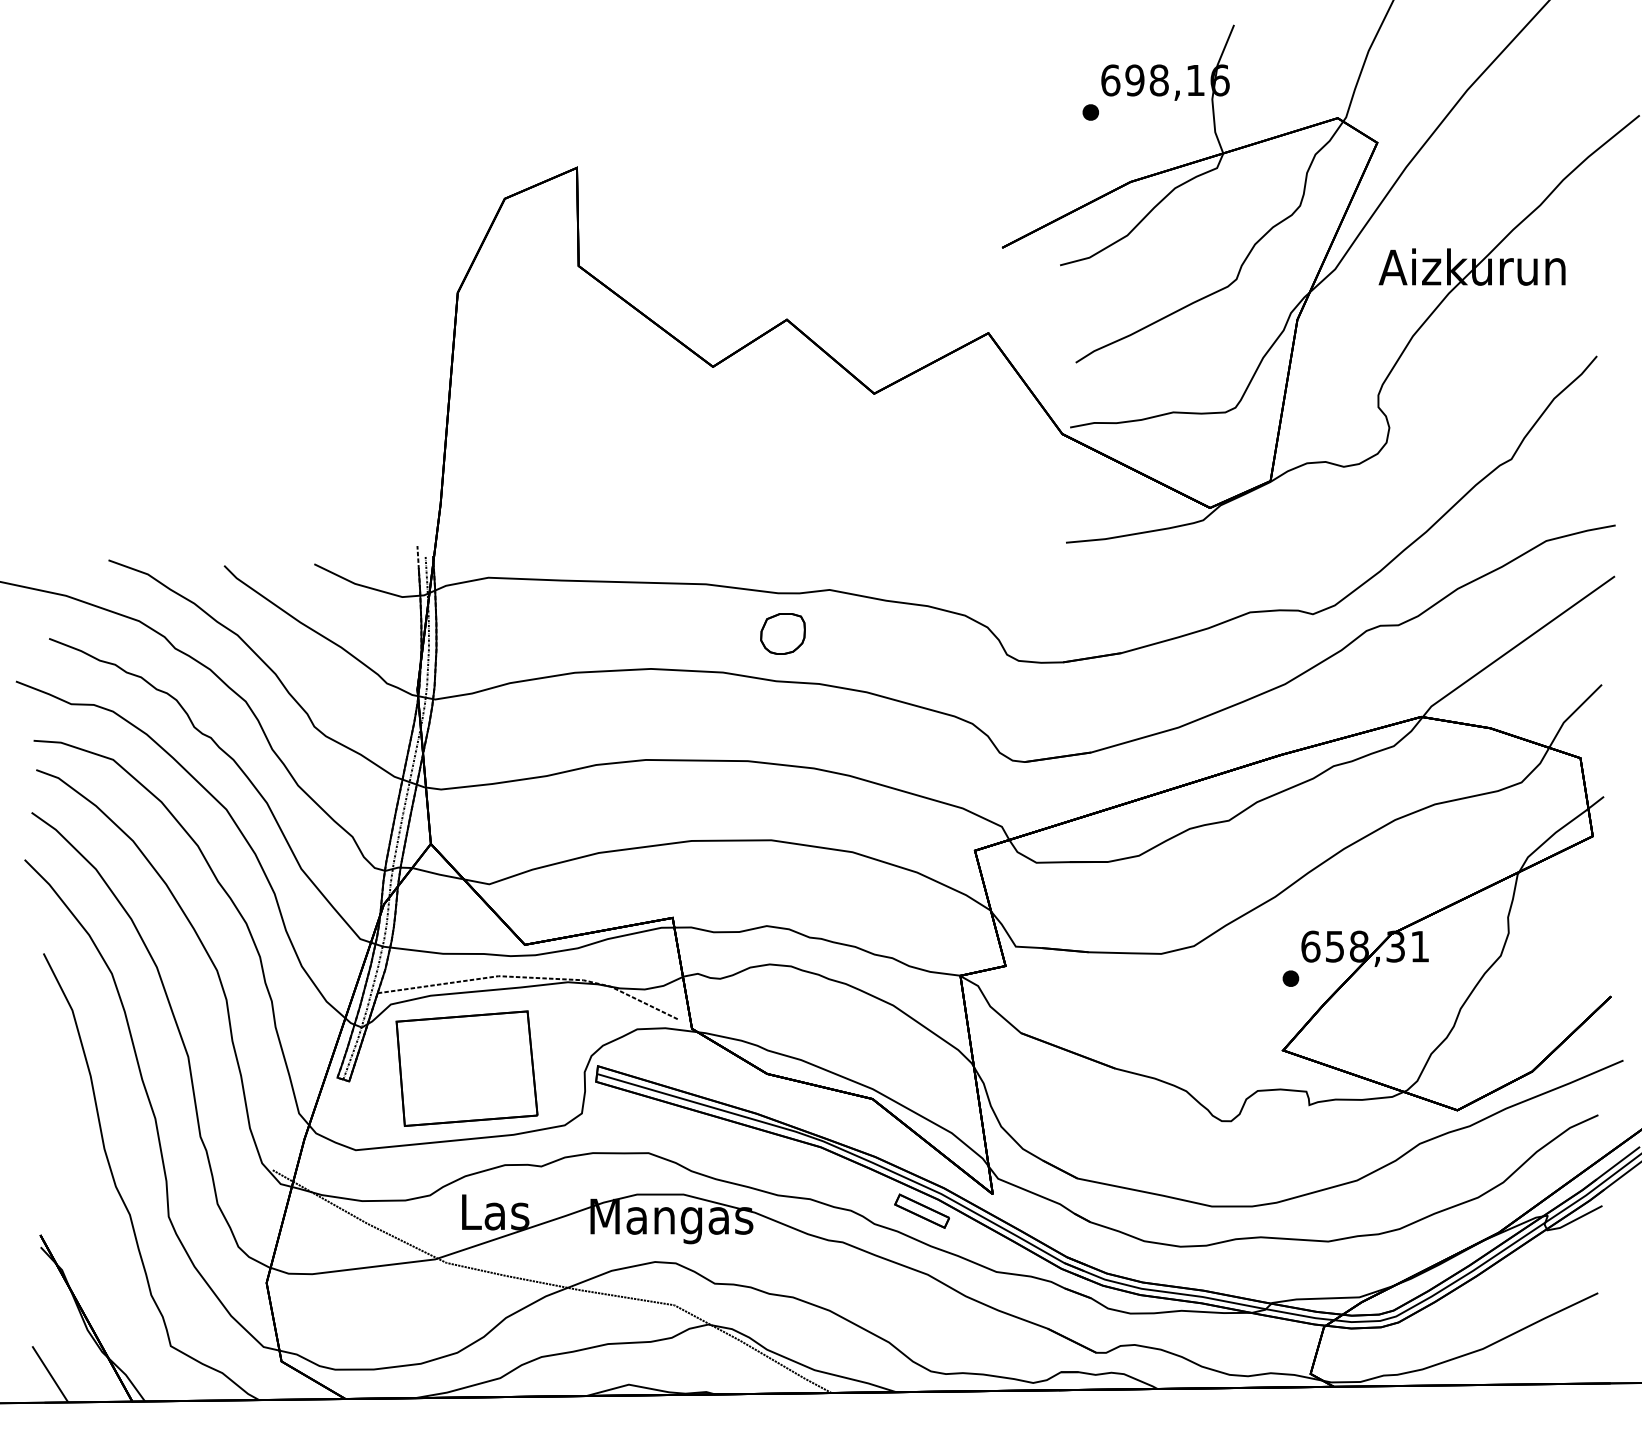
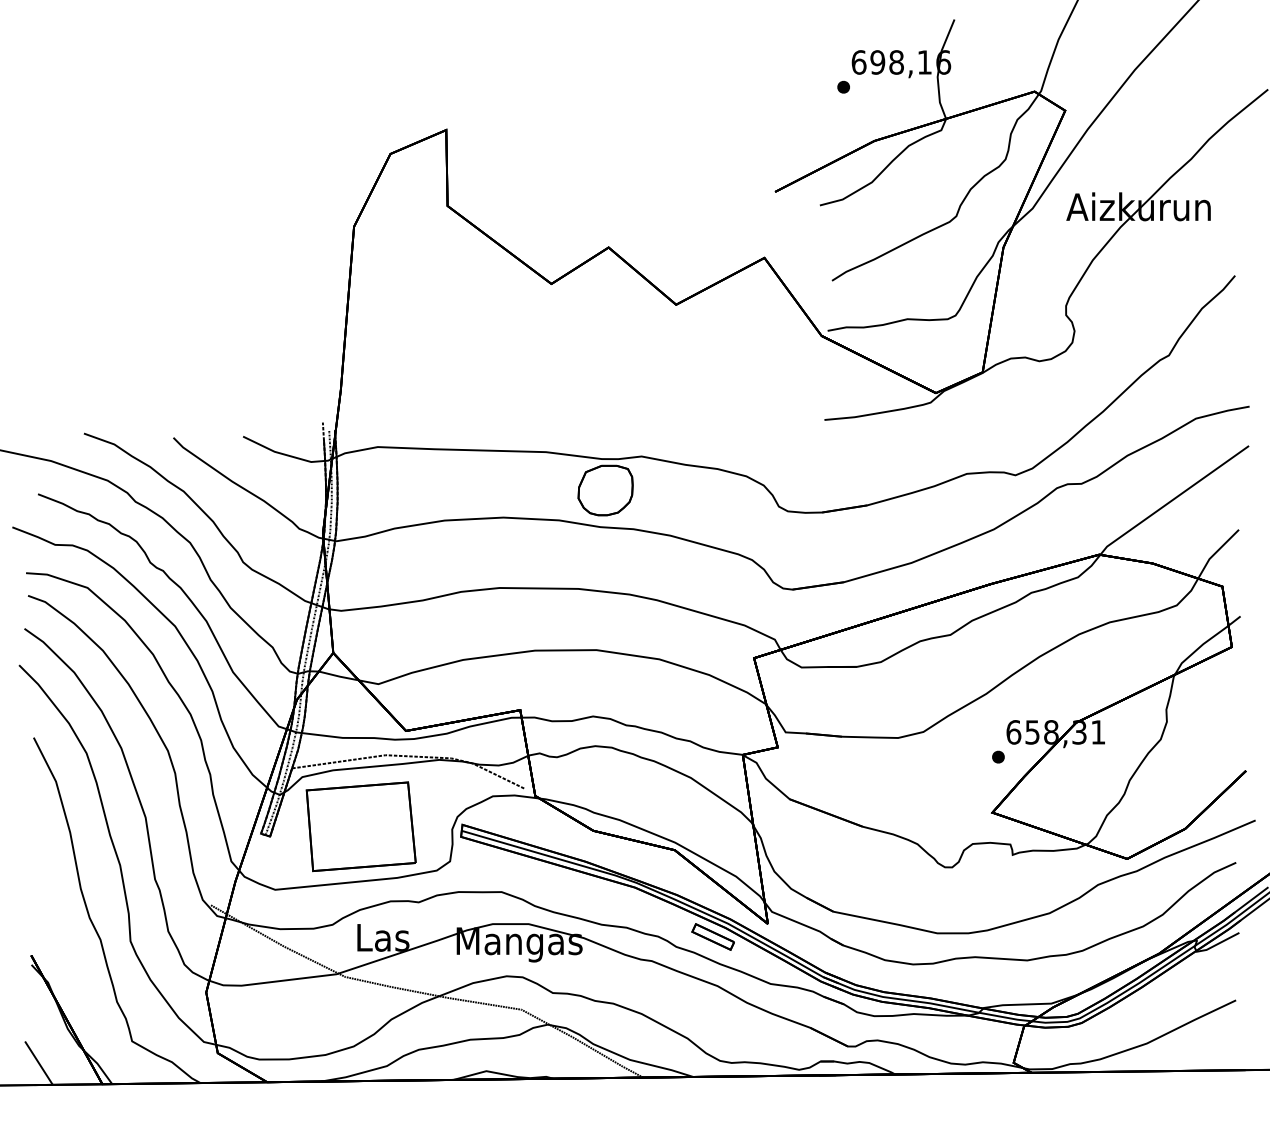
part: (782, 633) -> (605, 490), size x1.6

